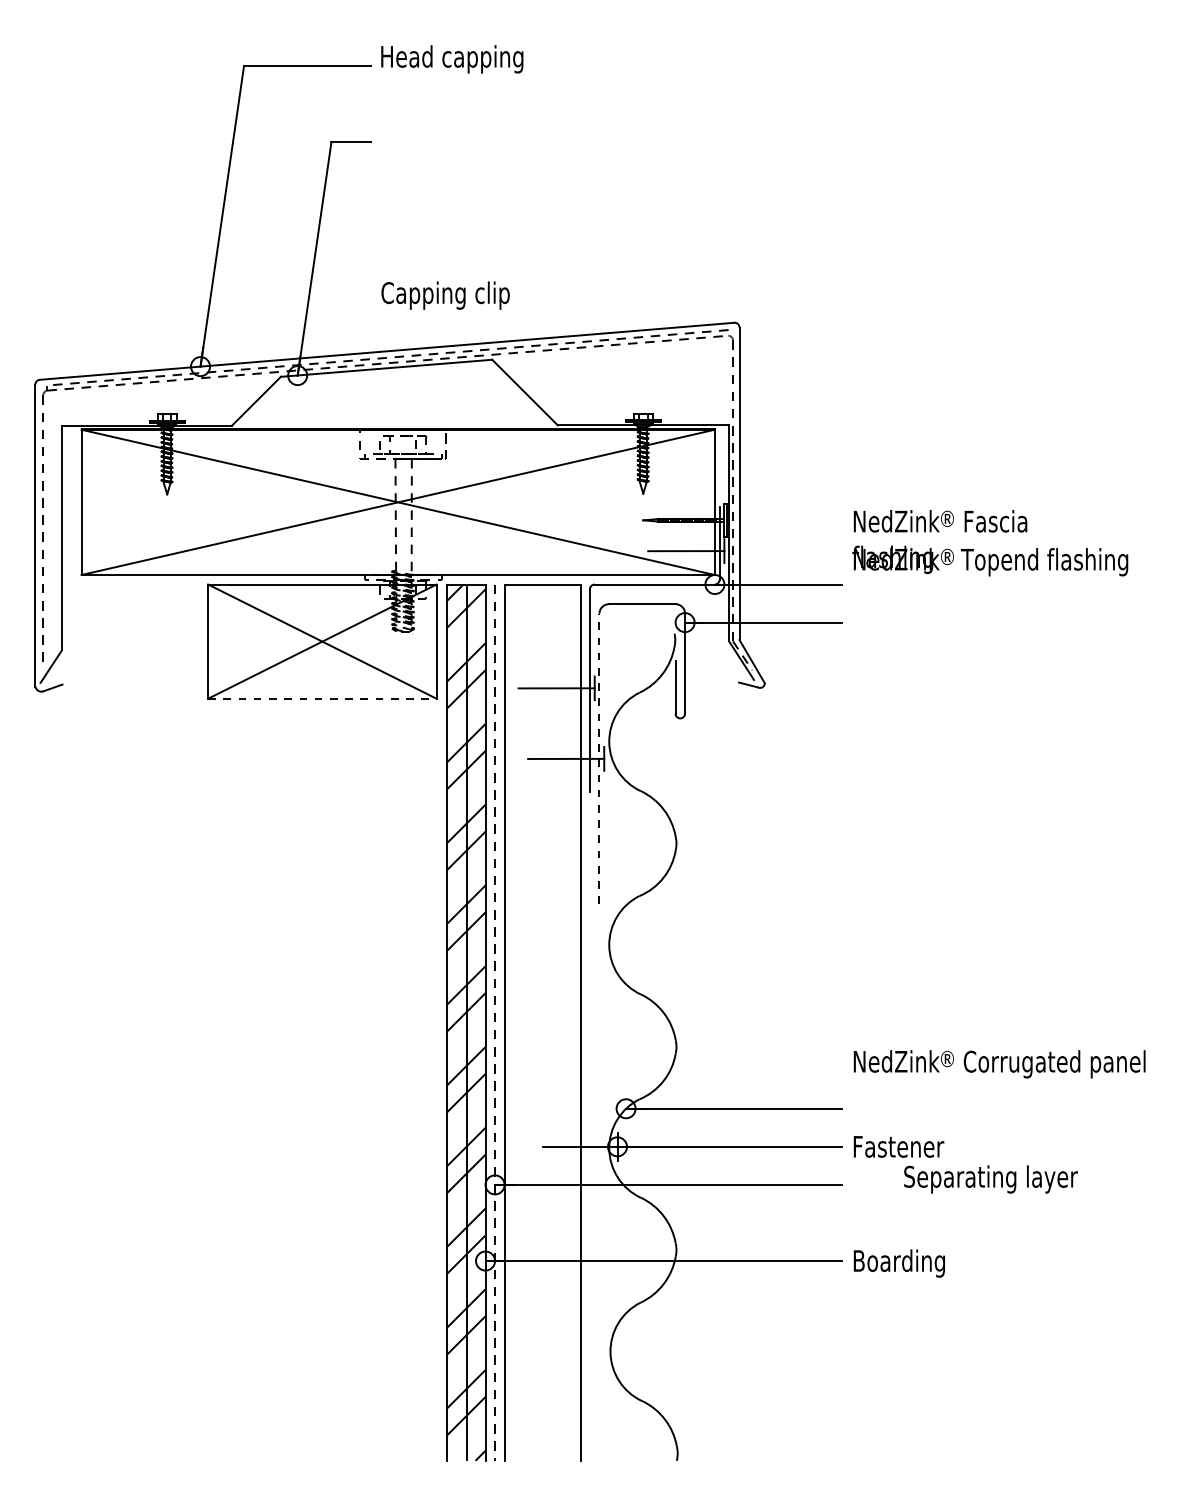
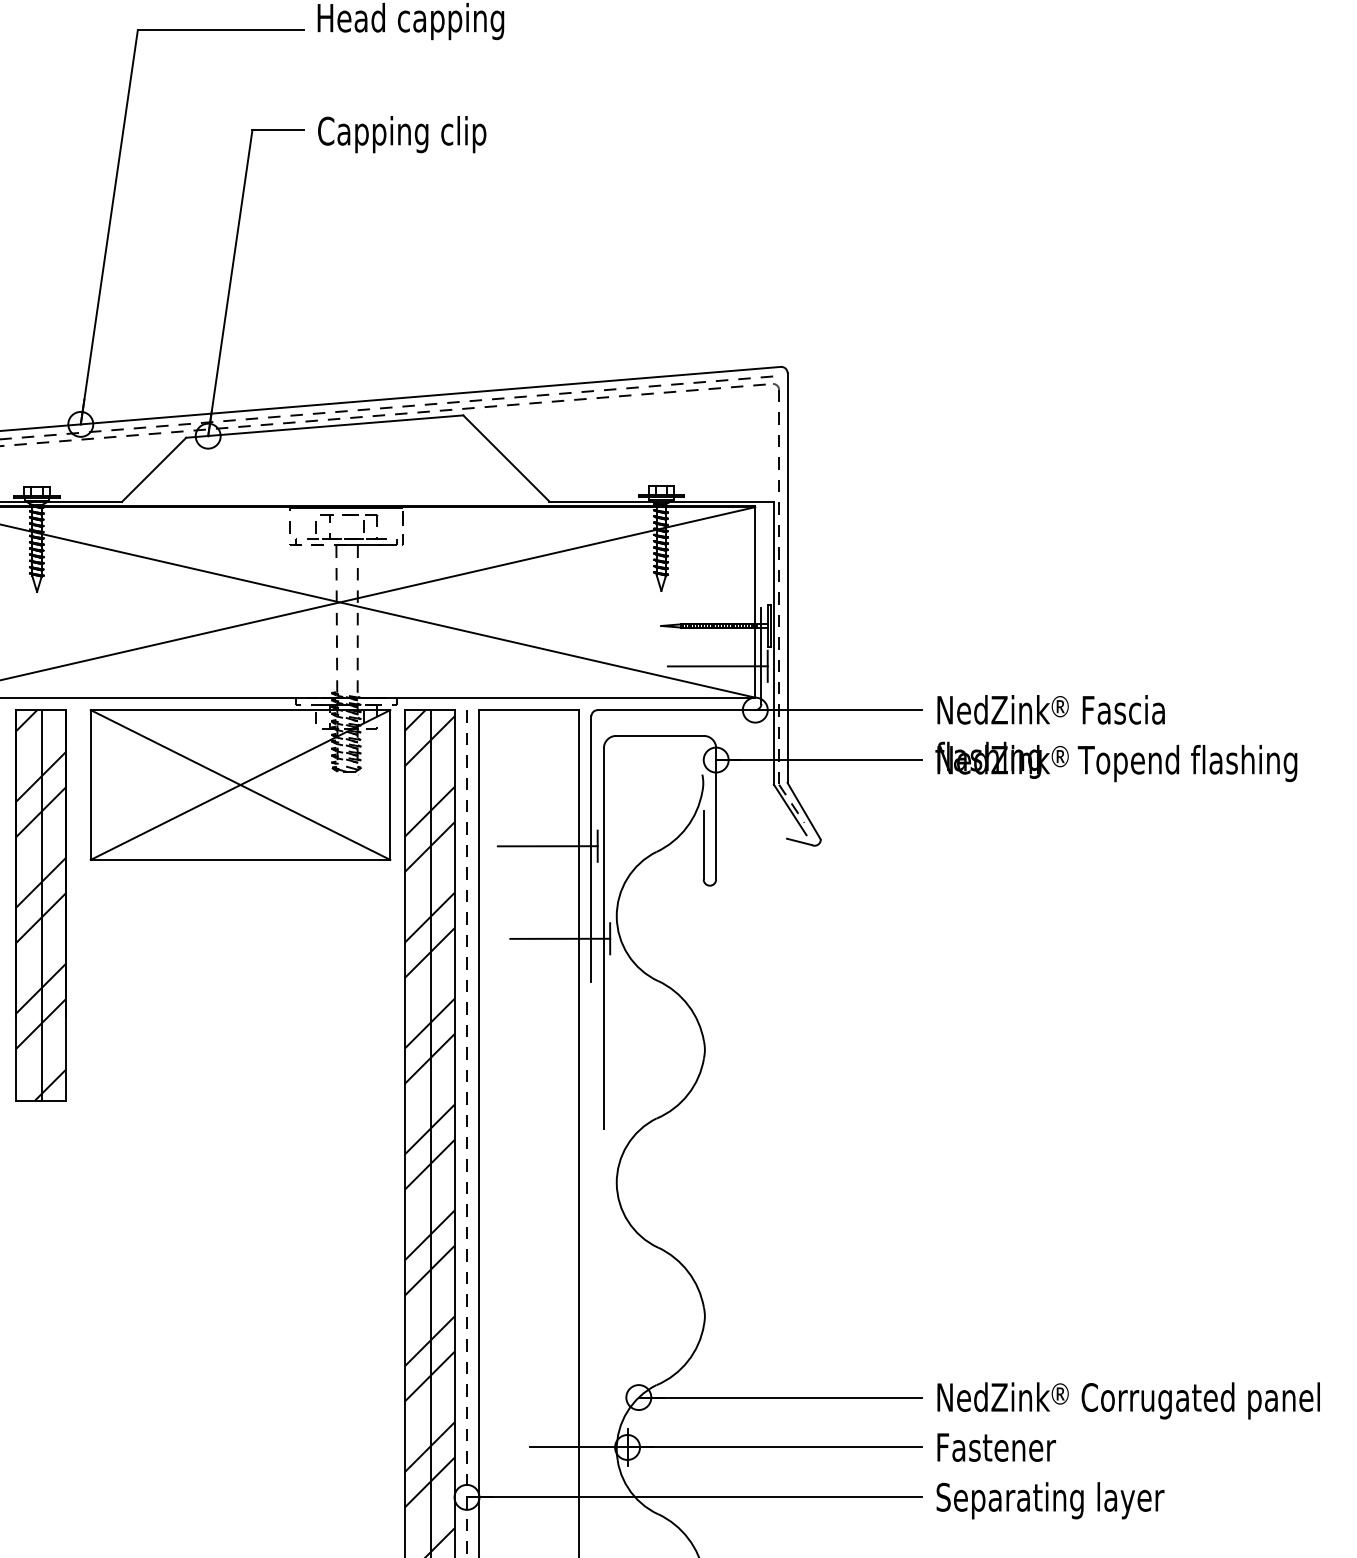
text: (445, 295) -> (402, 134), moved
text: (990, 543) -> (1116, 738), moved
line: (322, 698) -> (240, 859), dashed -> solid
part: (169, 733) -> (40, 905), added
line: (599, 758) -> (603, 938), dashed -> solid
text: (999, 1064) -> (1128, 1401), moved
text: (990, 1179) -> (1049, 1500), moved

